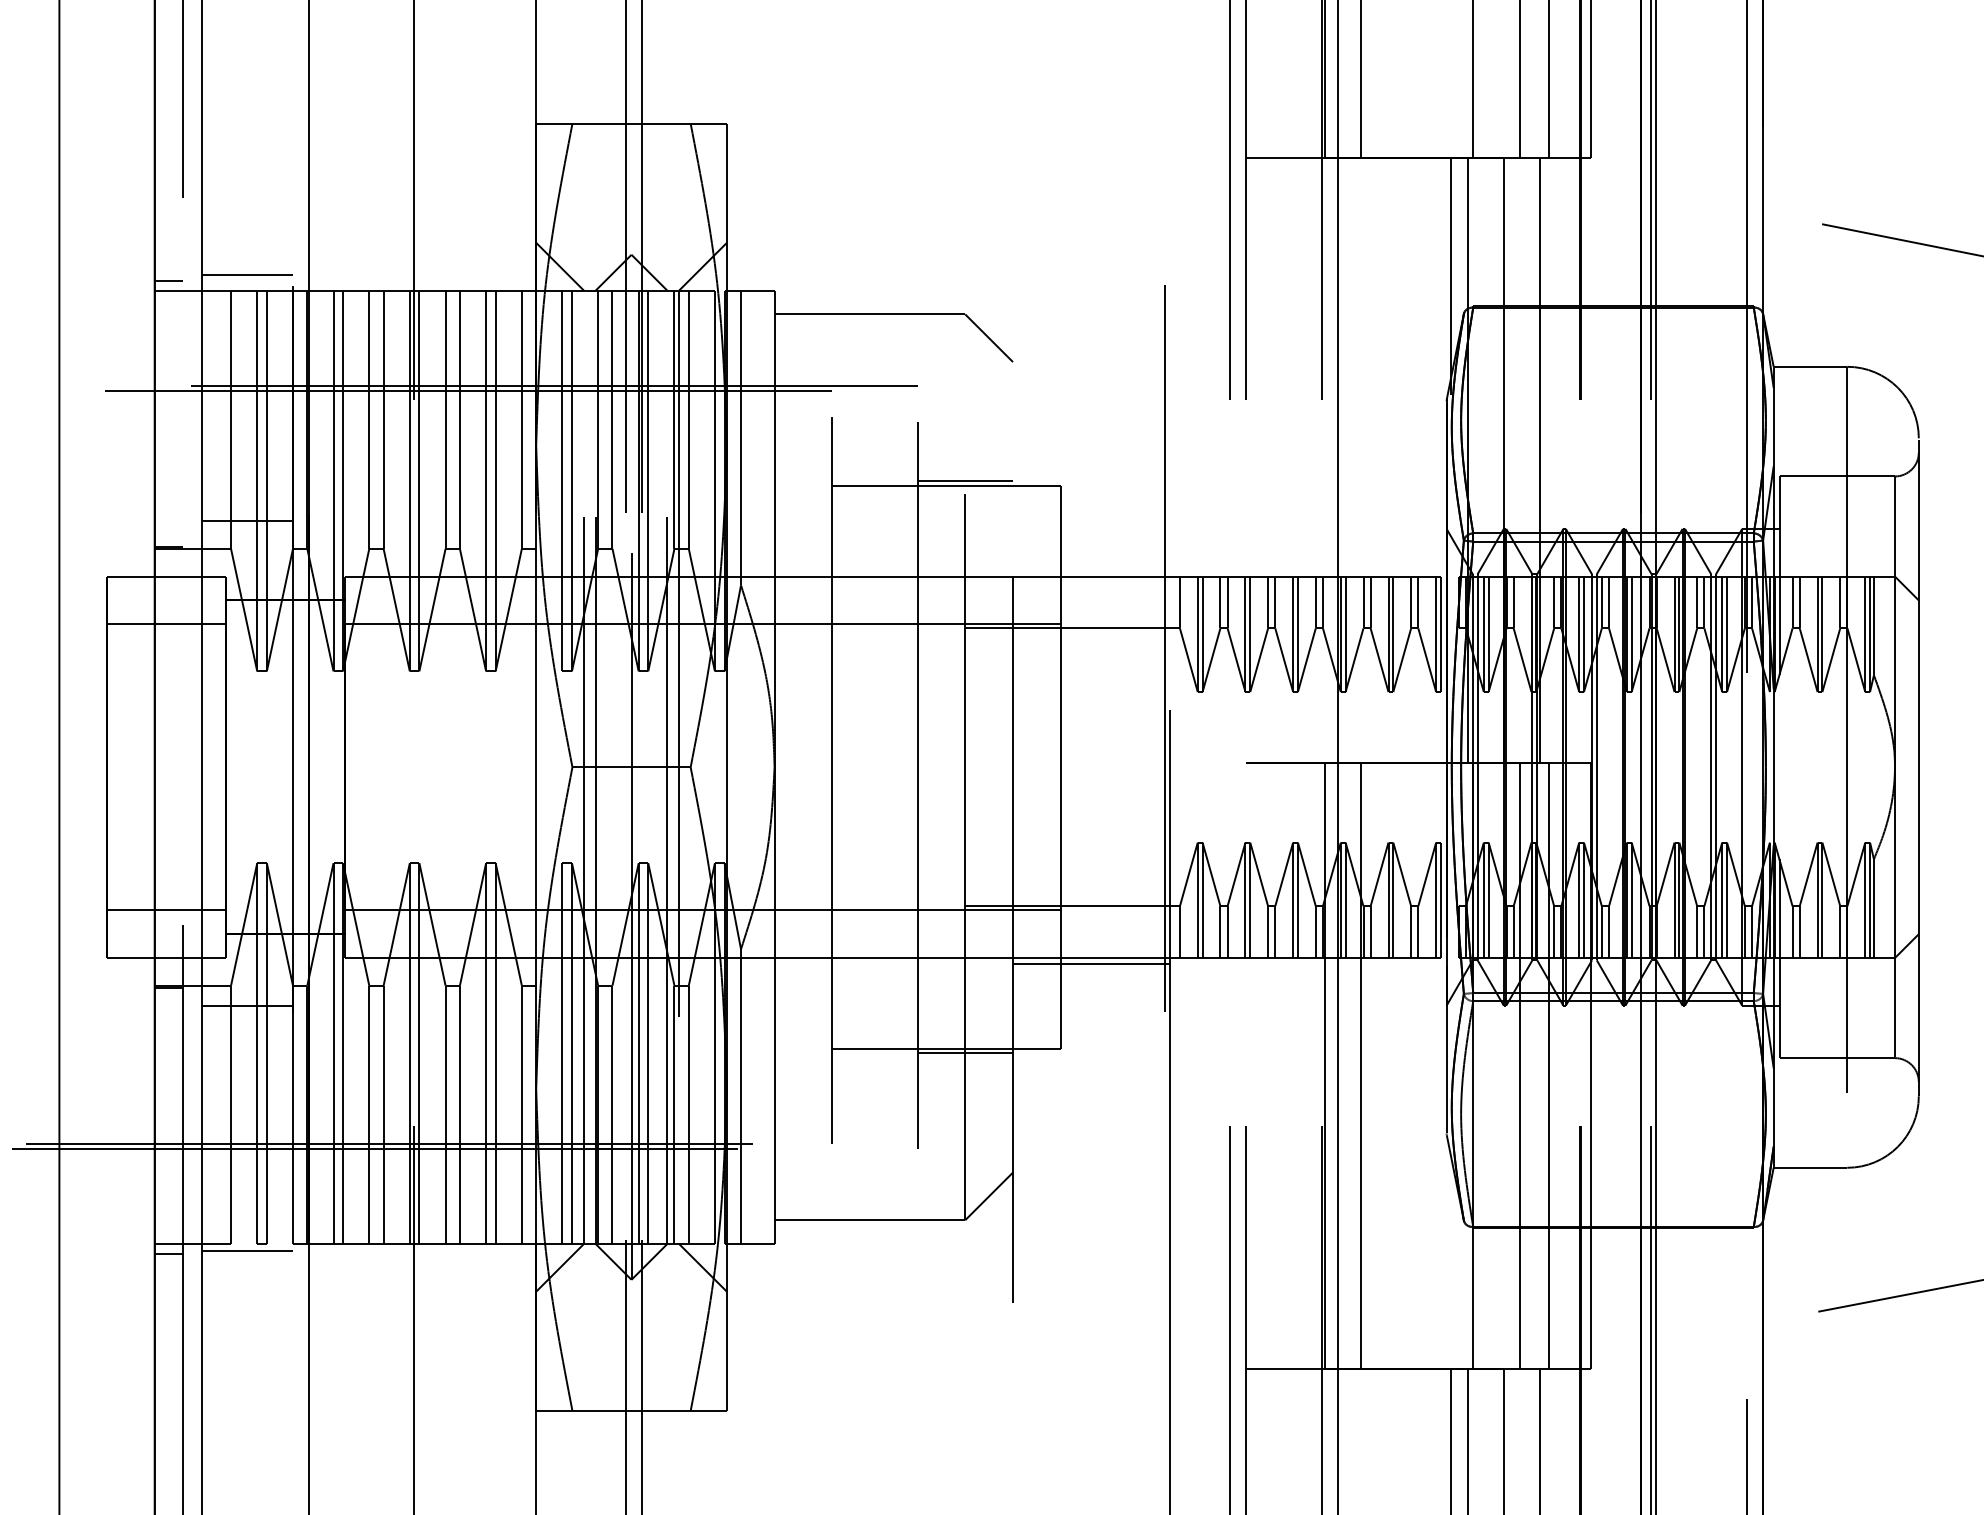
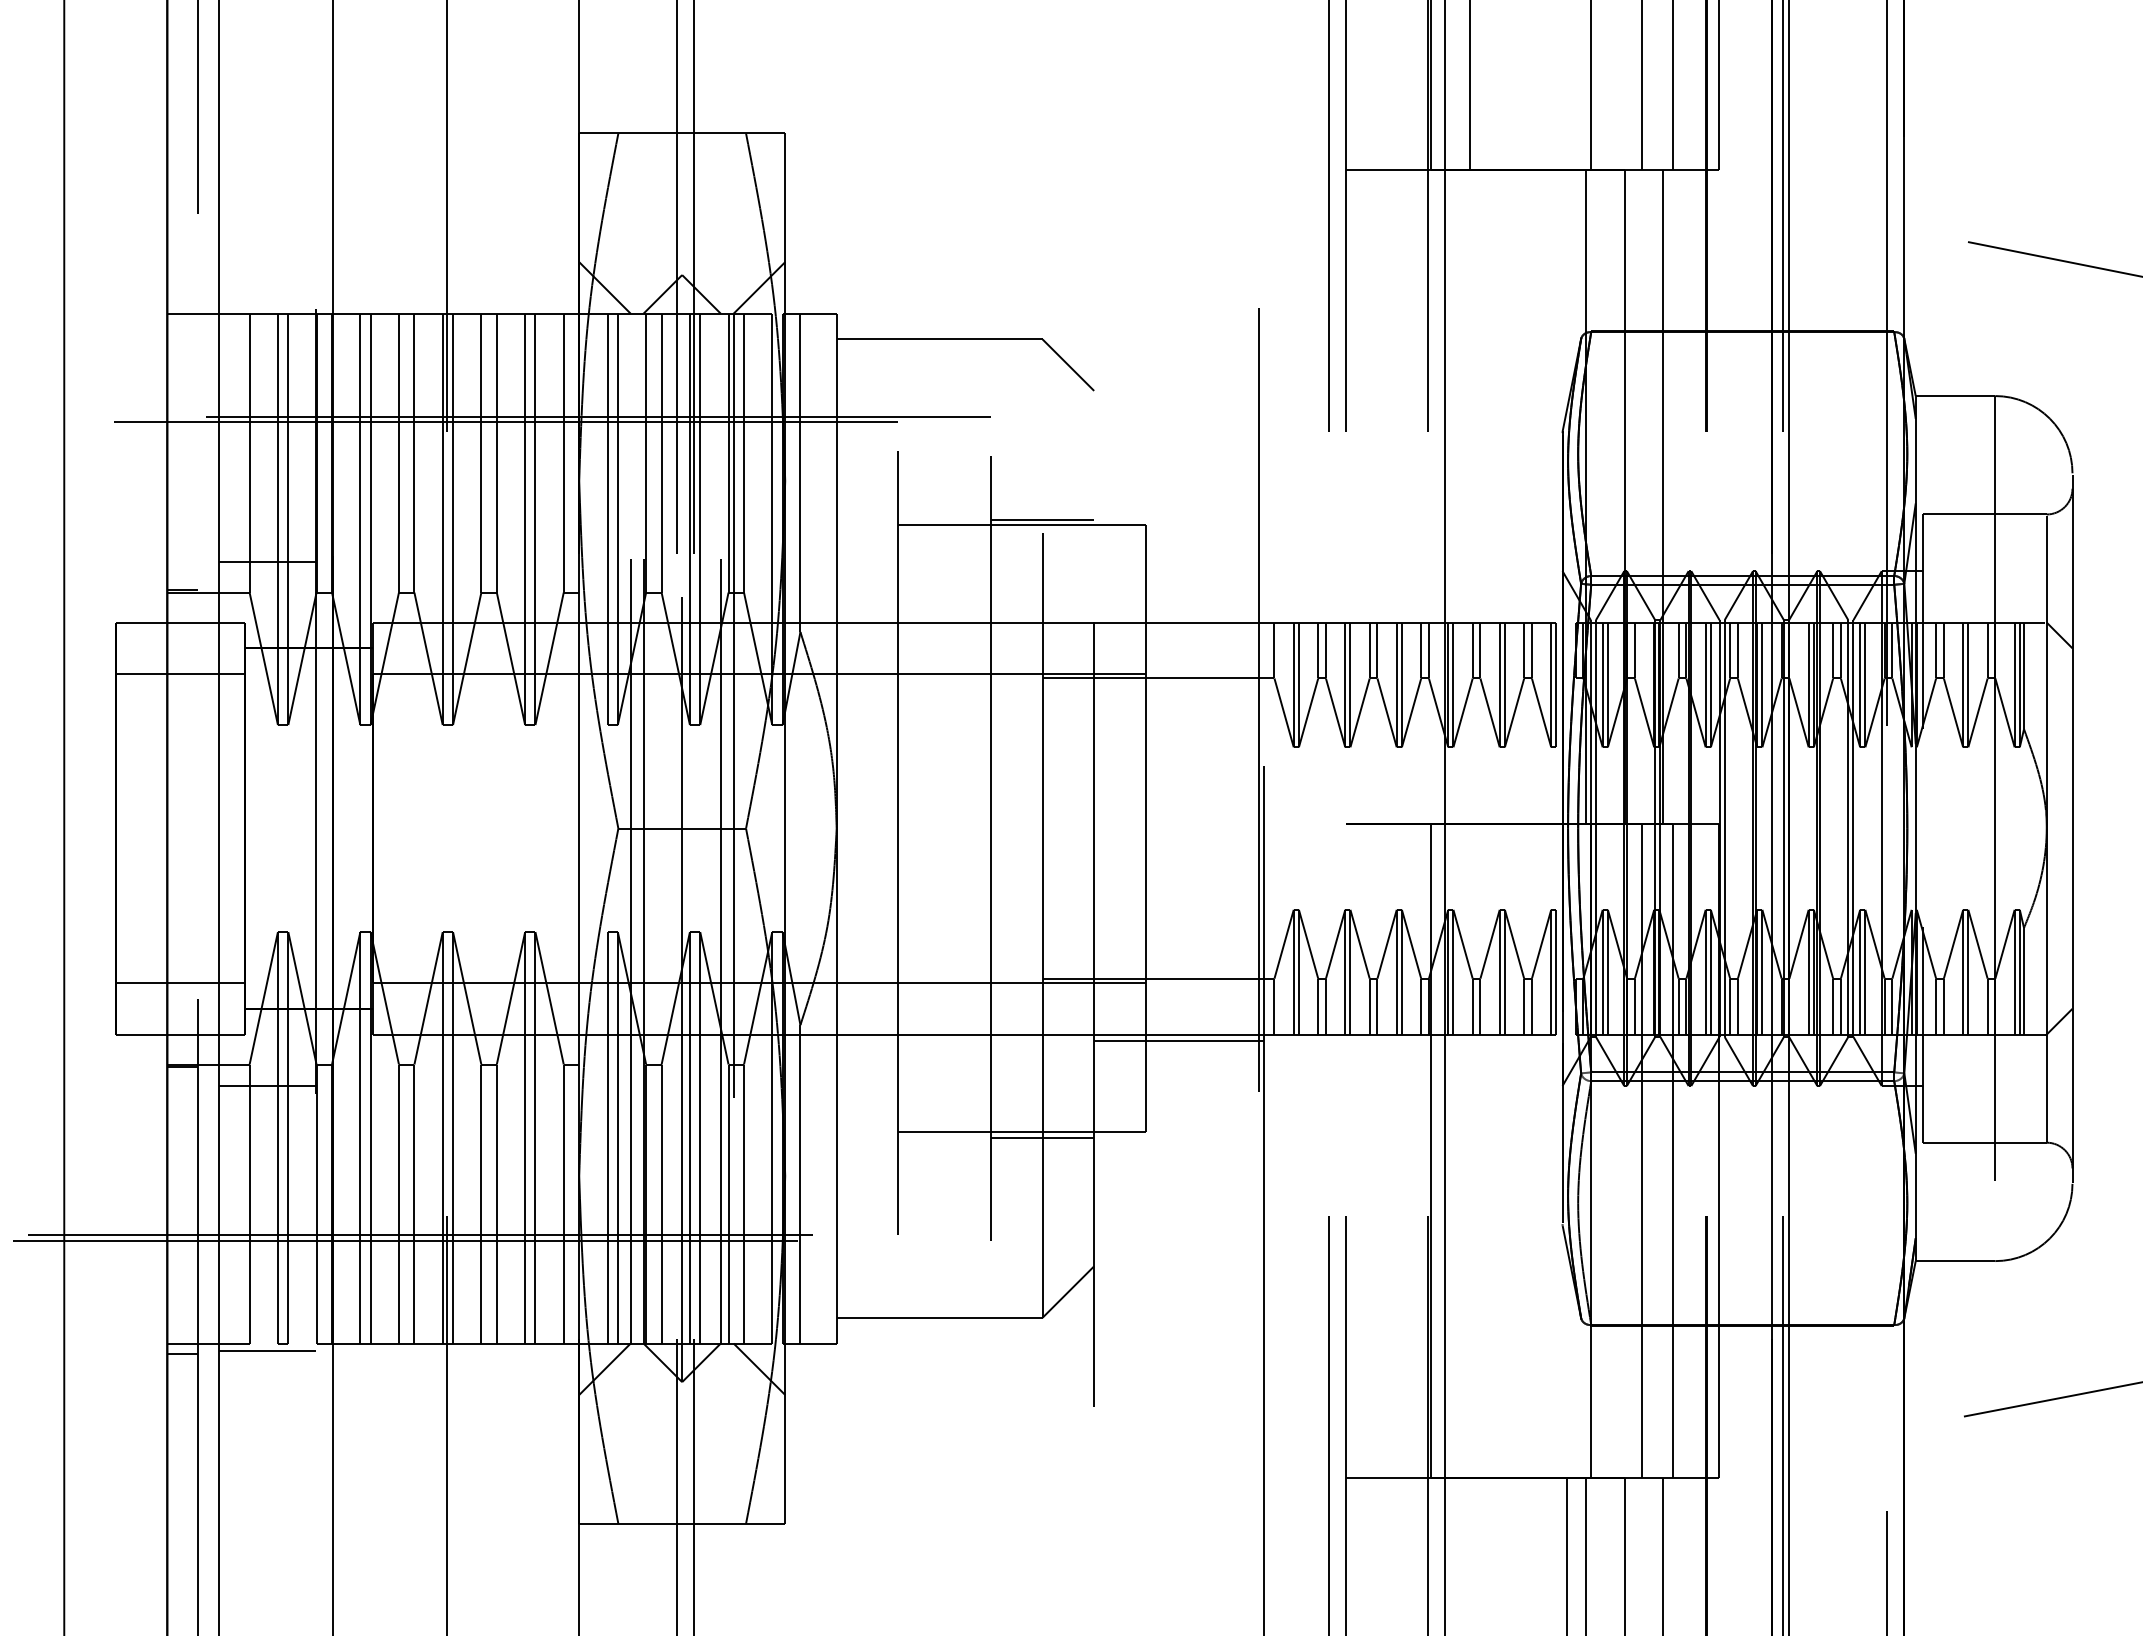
line: (247, 274) -> (267, 296), removed
line: (1451, 276) -> (1567, 298), removed
line: (168, 281) -> (182, 303), removed
line: (1360, 1065) -> (1469, 1150), removed

